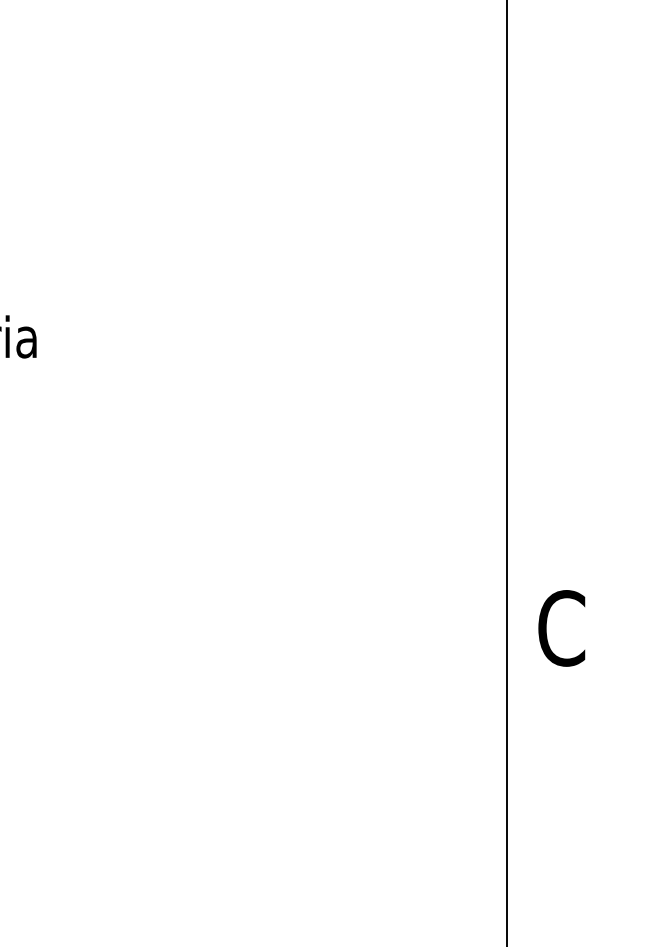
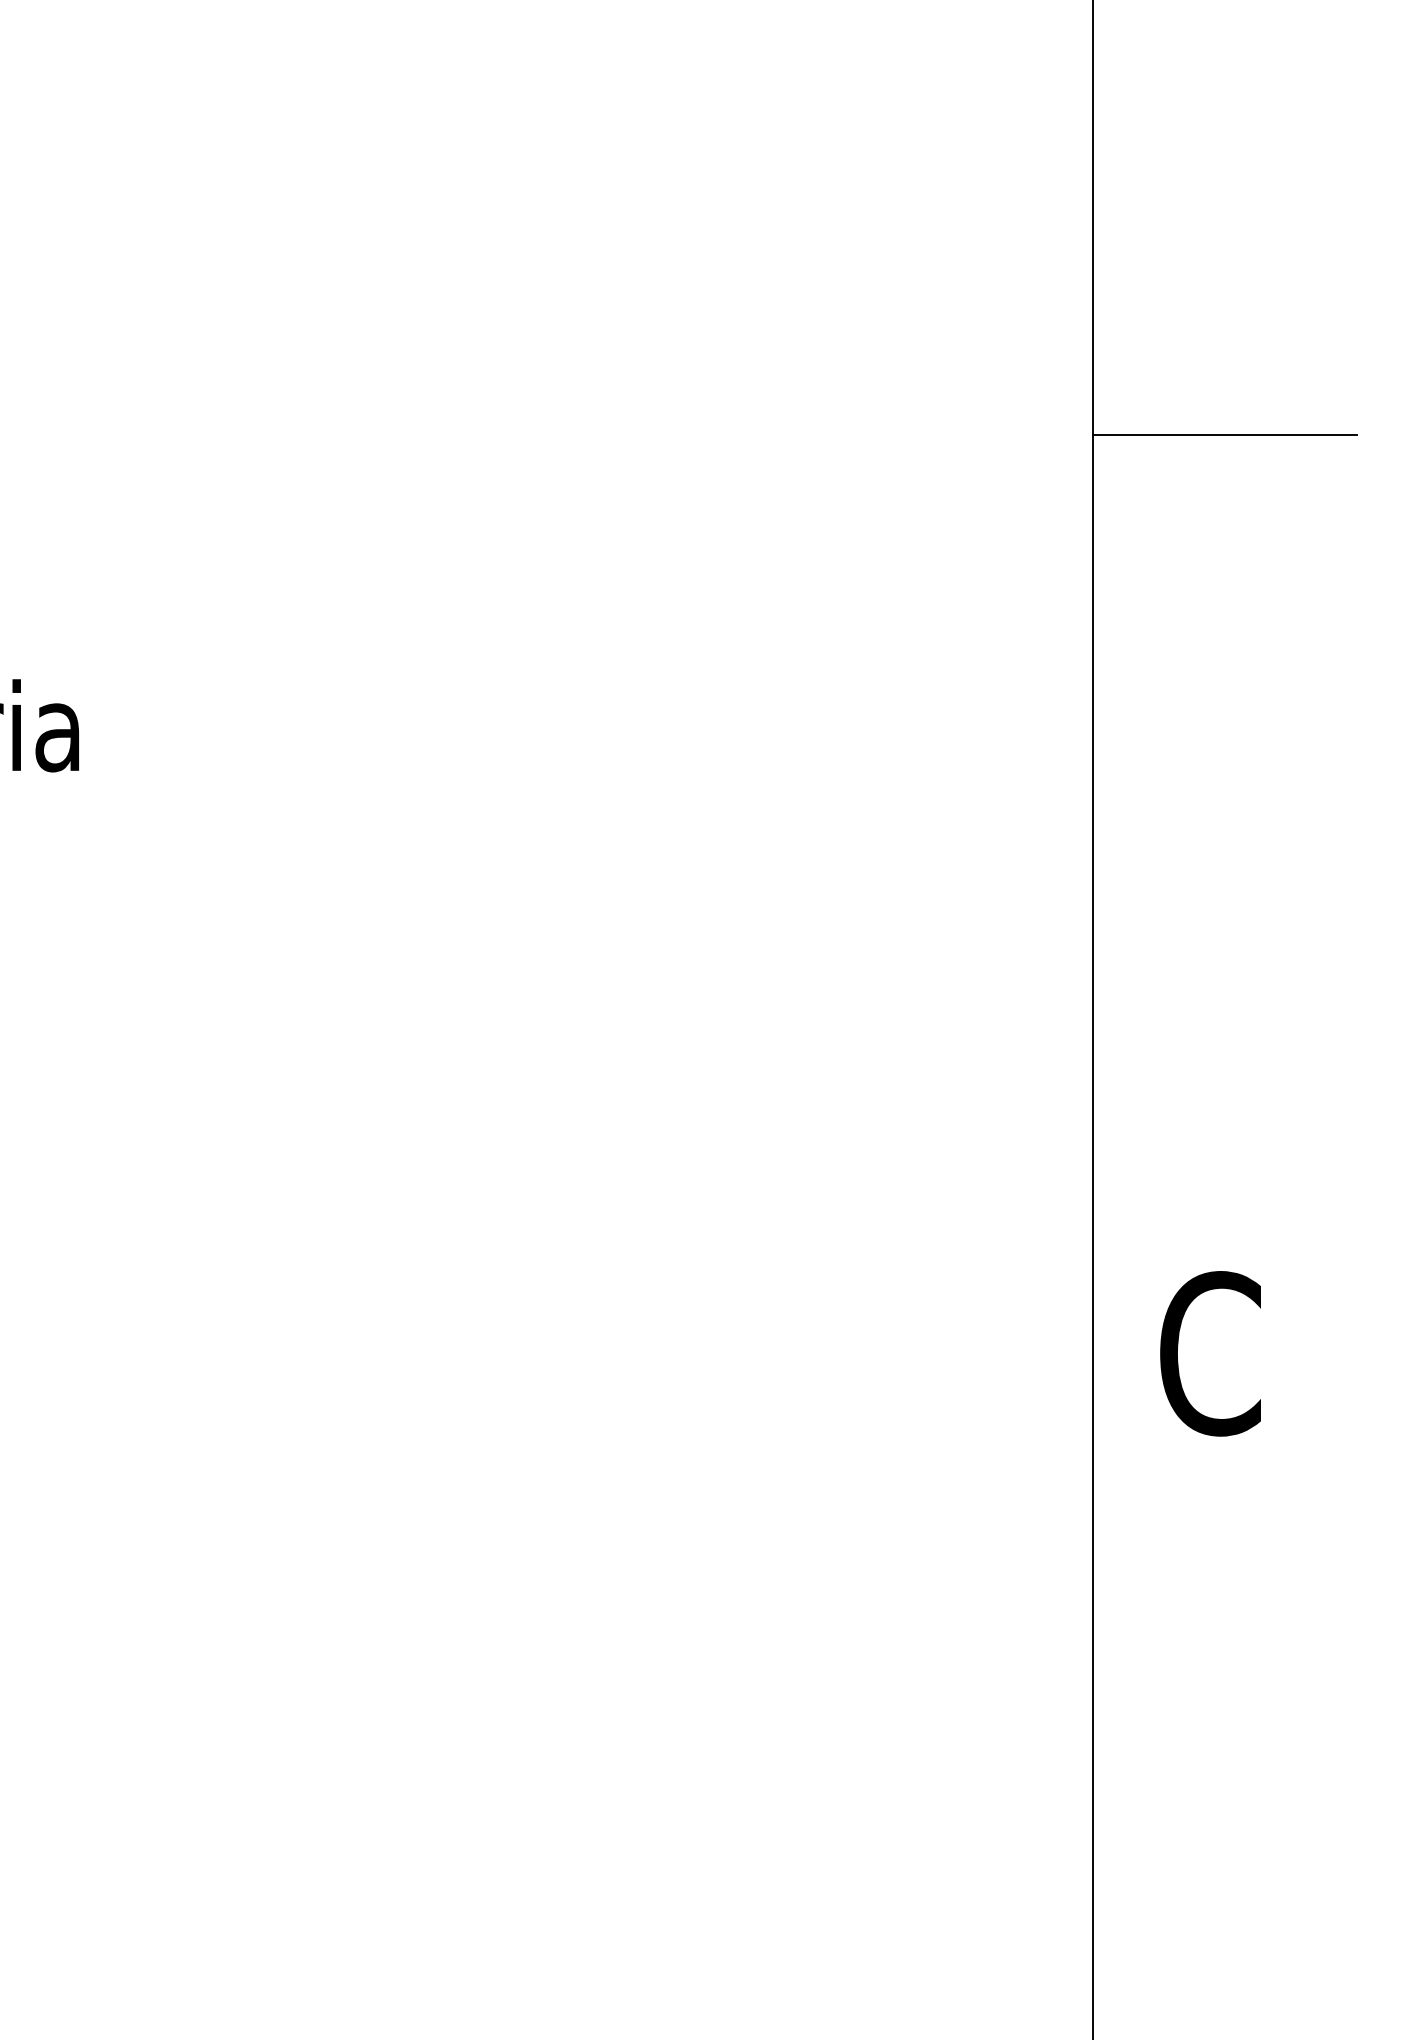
line: (567, 201) -> (1222, 433), added

